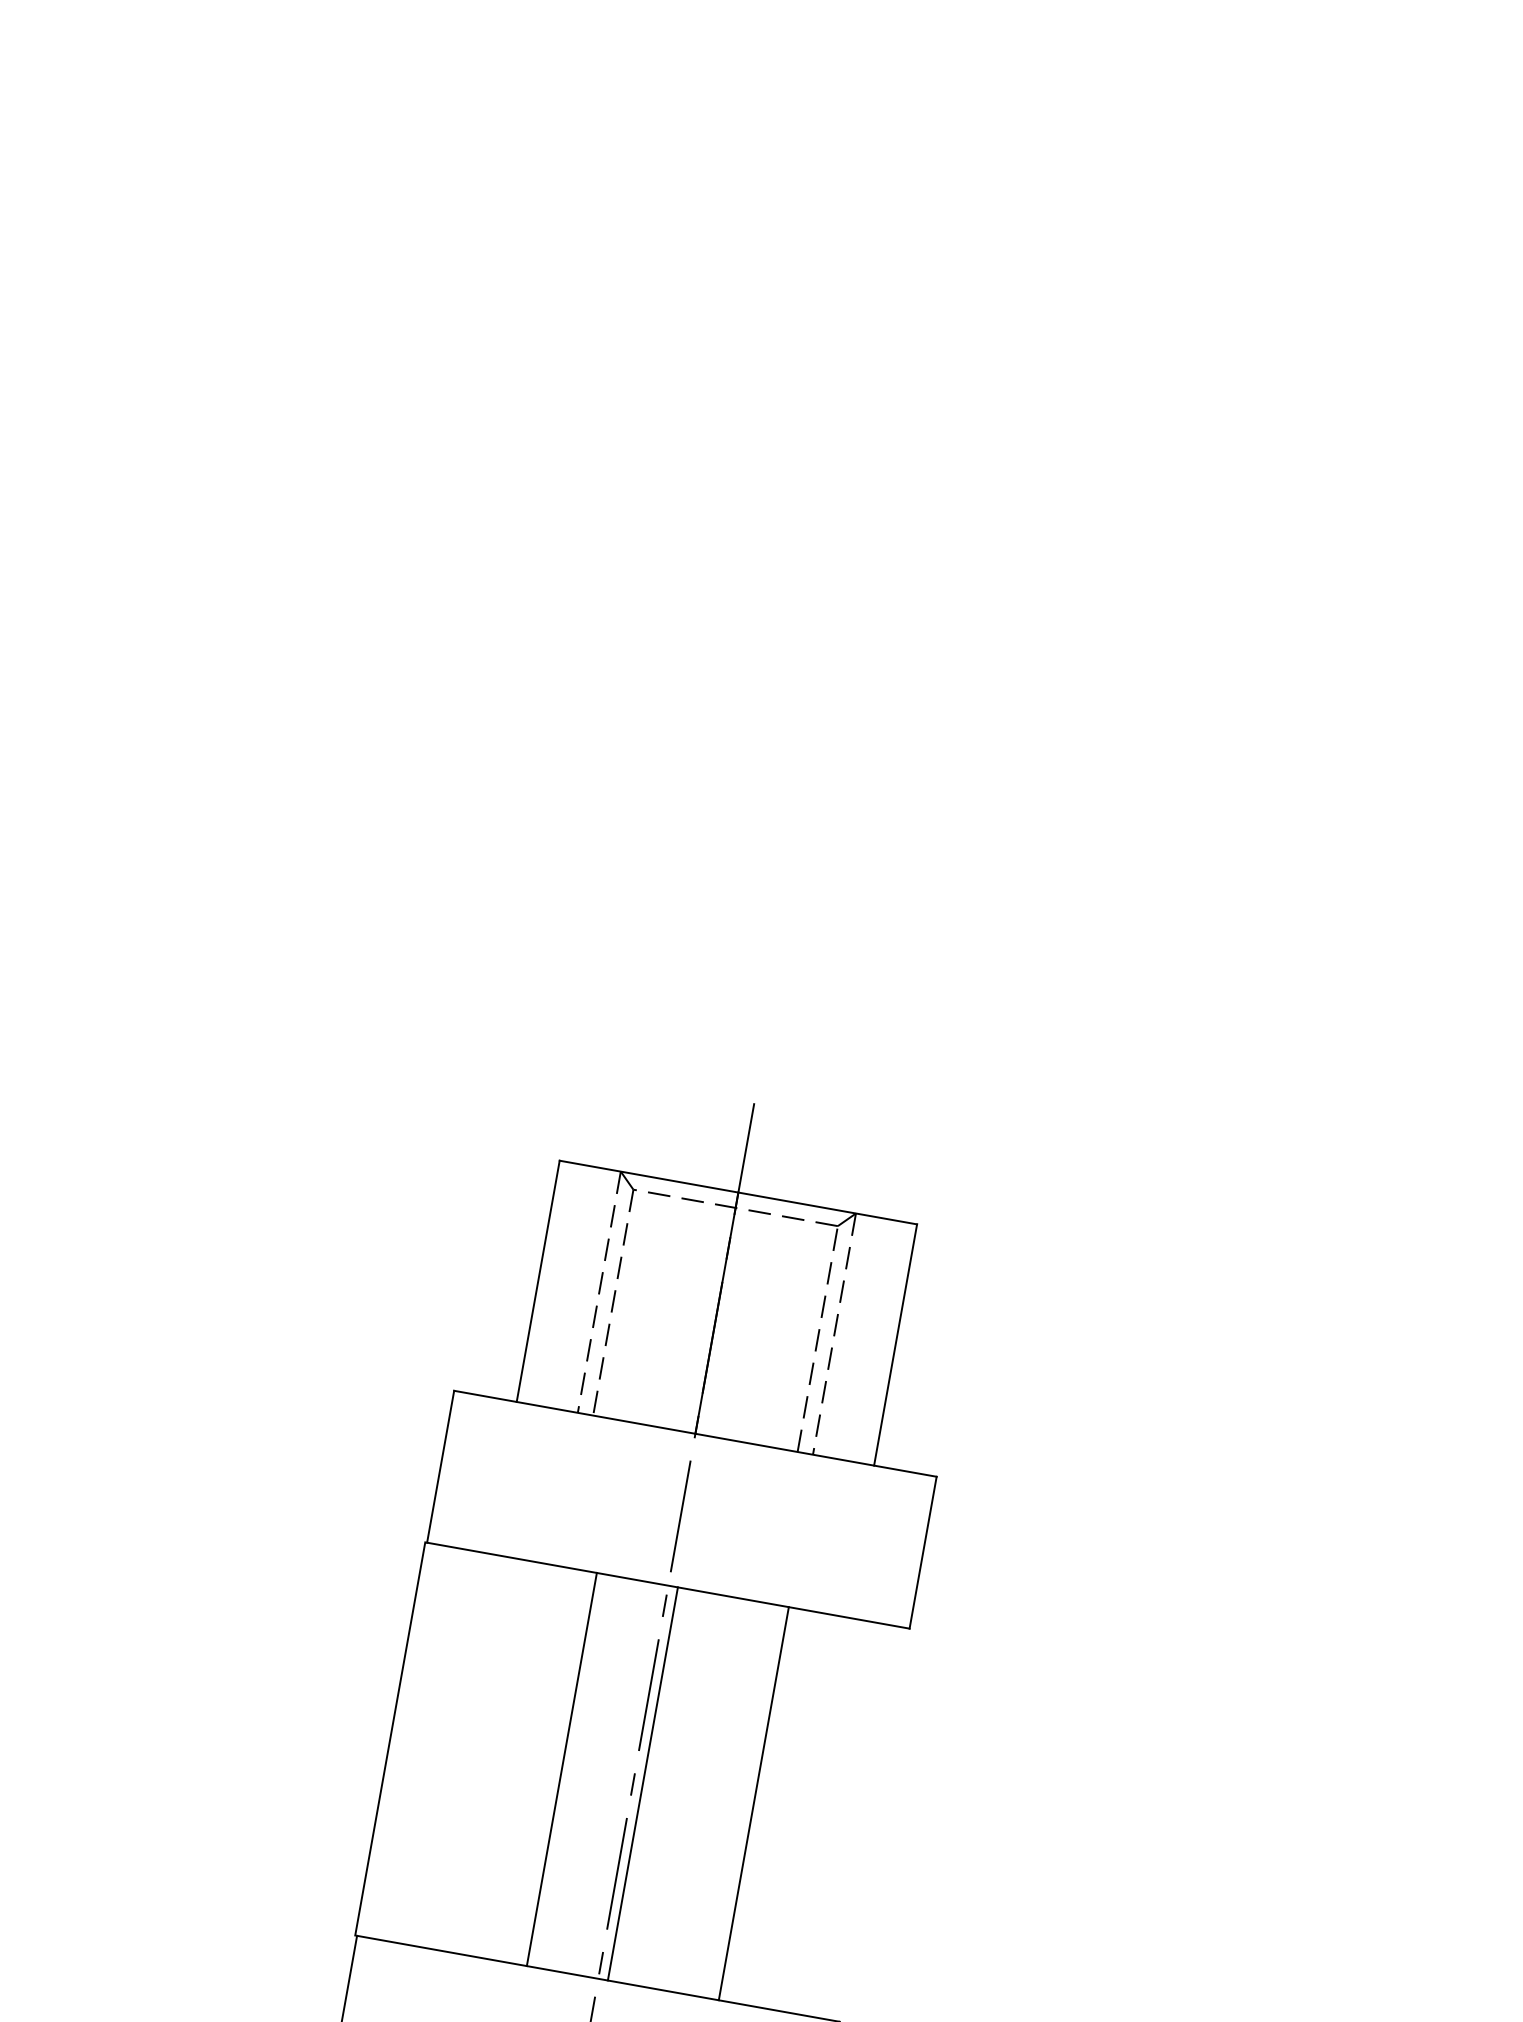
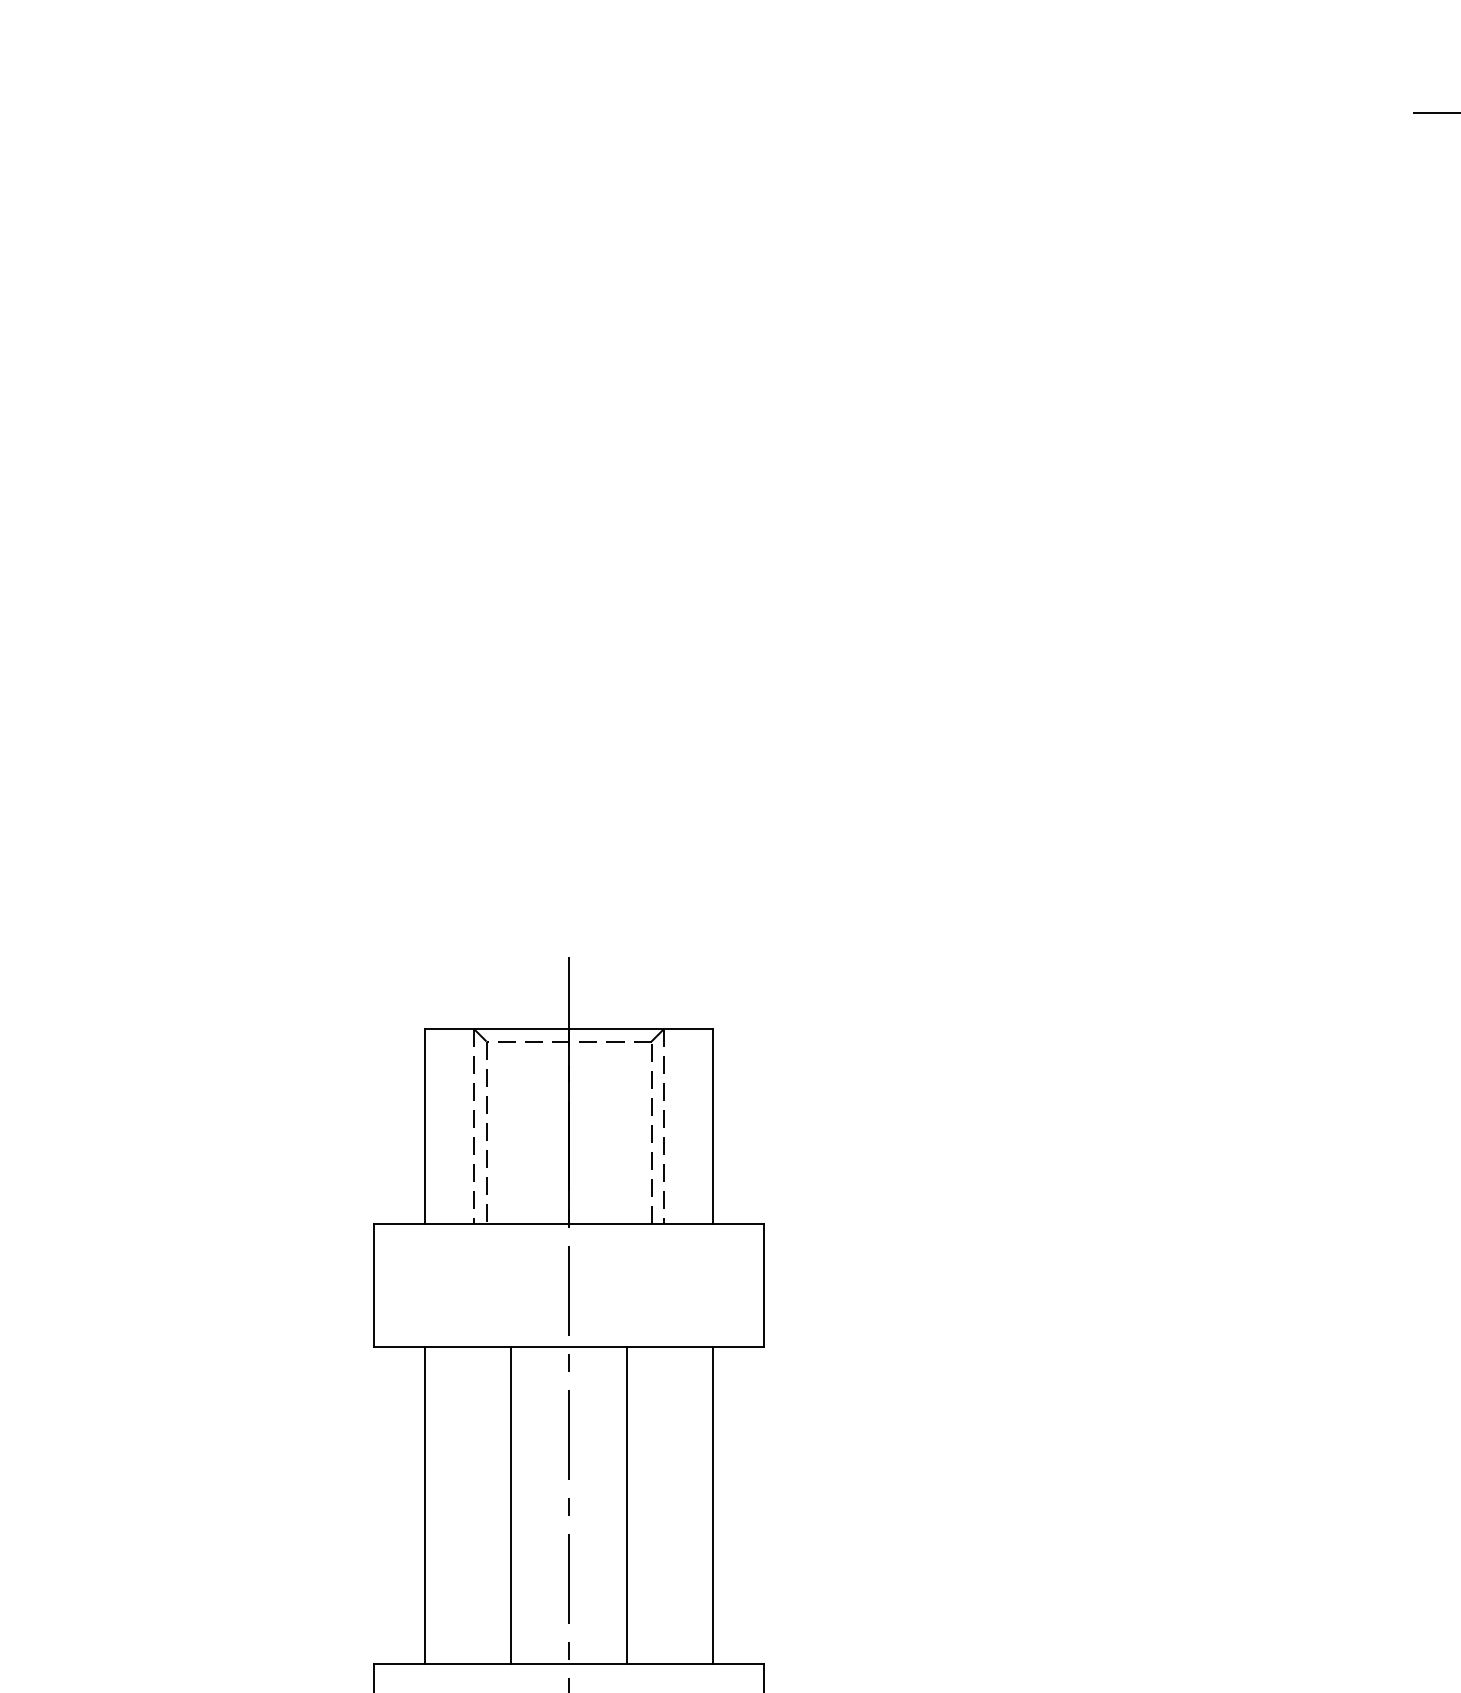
line: (389, 1739) -> (424, 1505), moved
line: (642, 1784) -> (626, 1505), moved
line: (754, 1804) -> (713, 1505), moved

